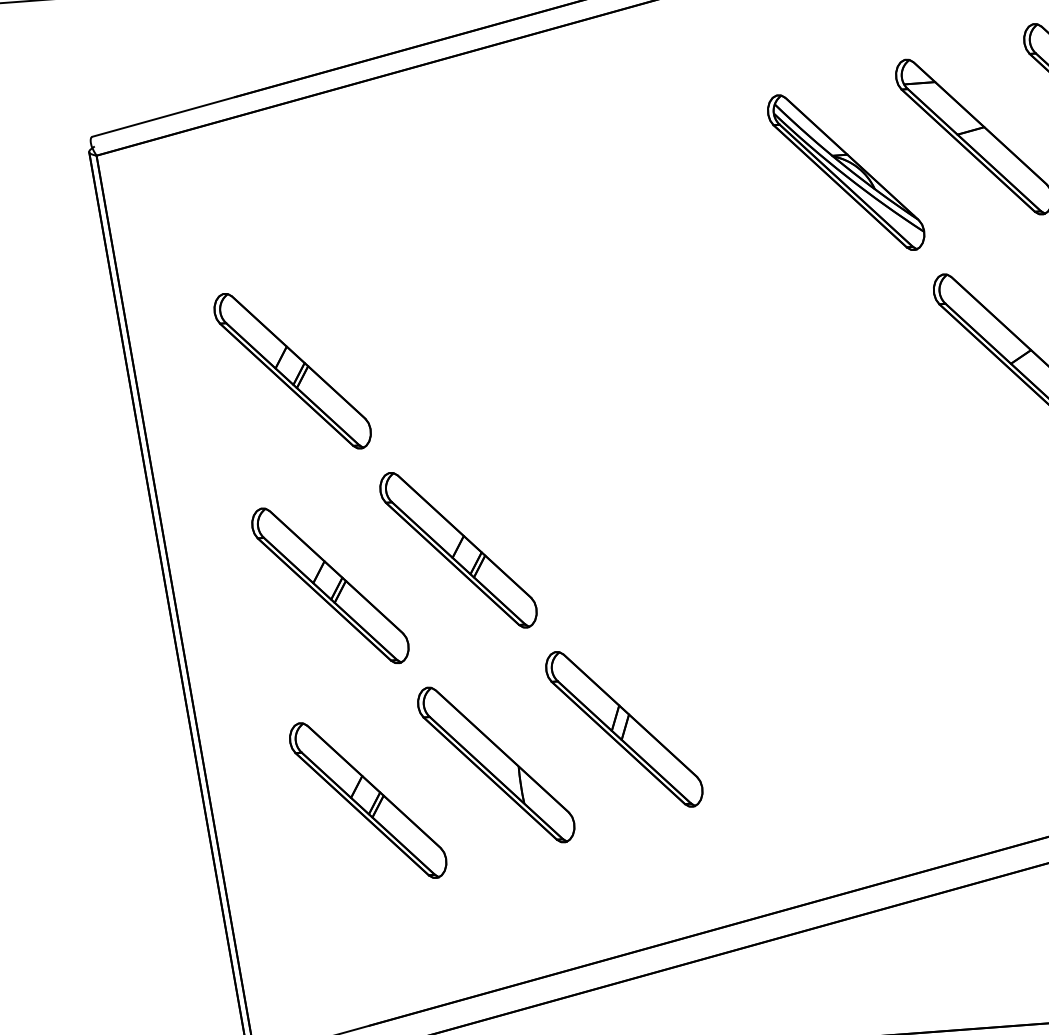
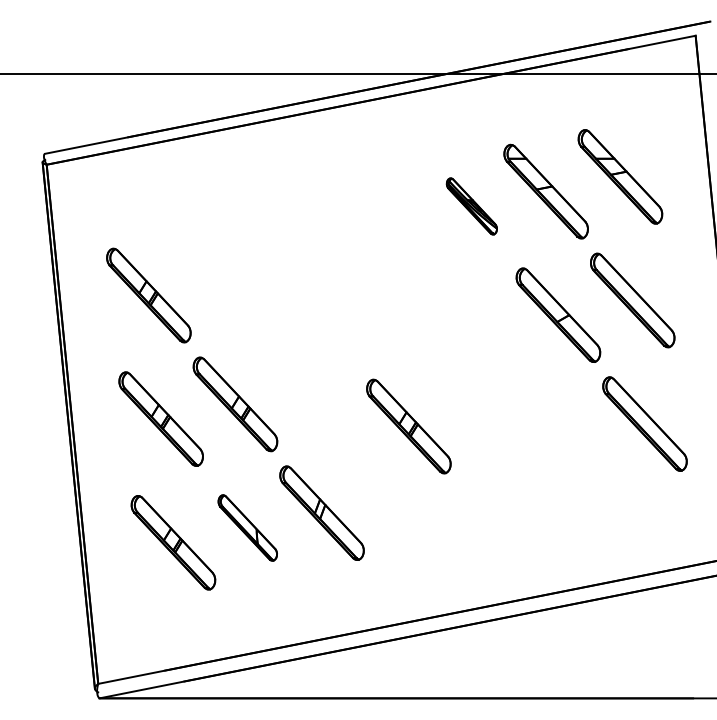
part: (845, 172) -> (471, 206), size x0.6
part: (764, 566) -> (408, 426), added
part: (495, 764) -> (247, 527), size x0.7

